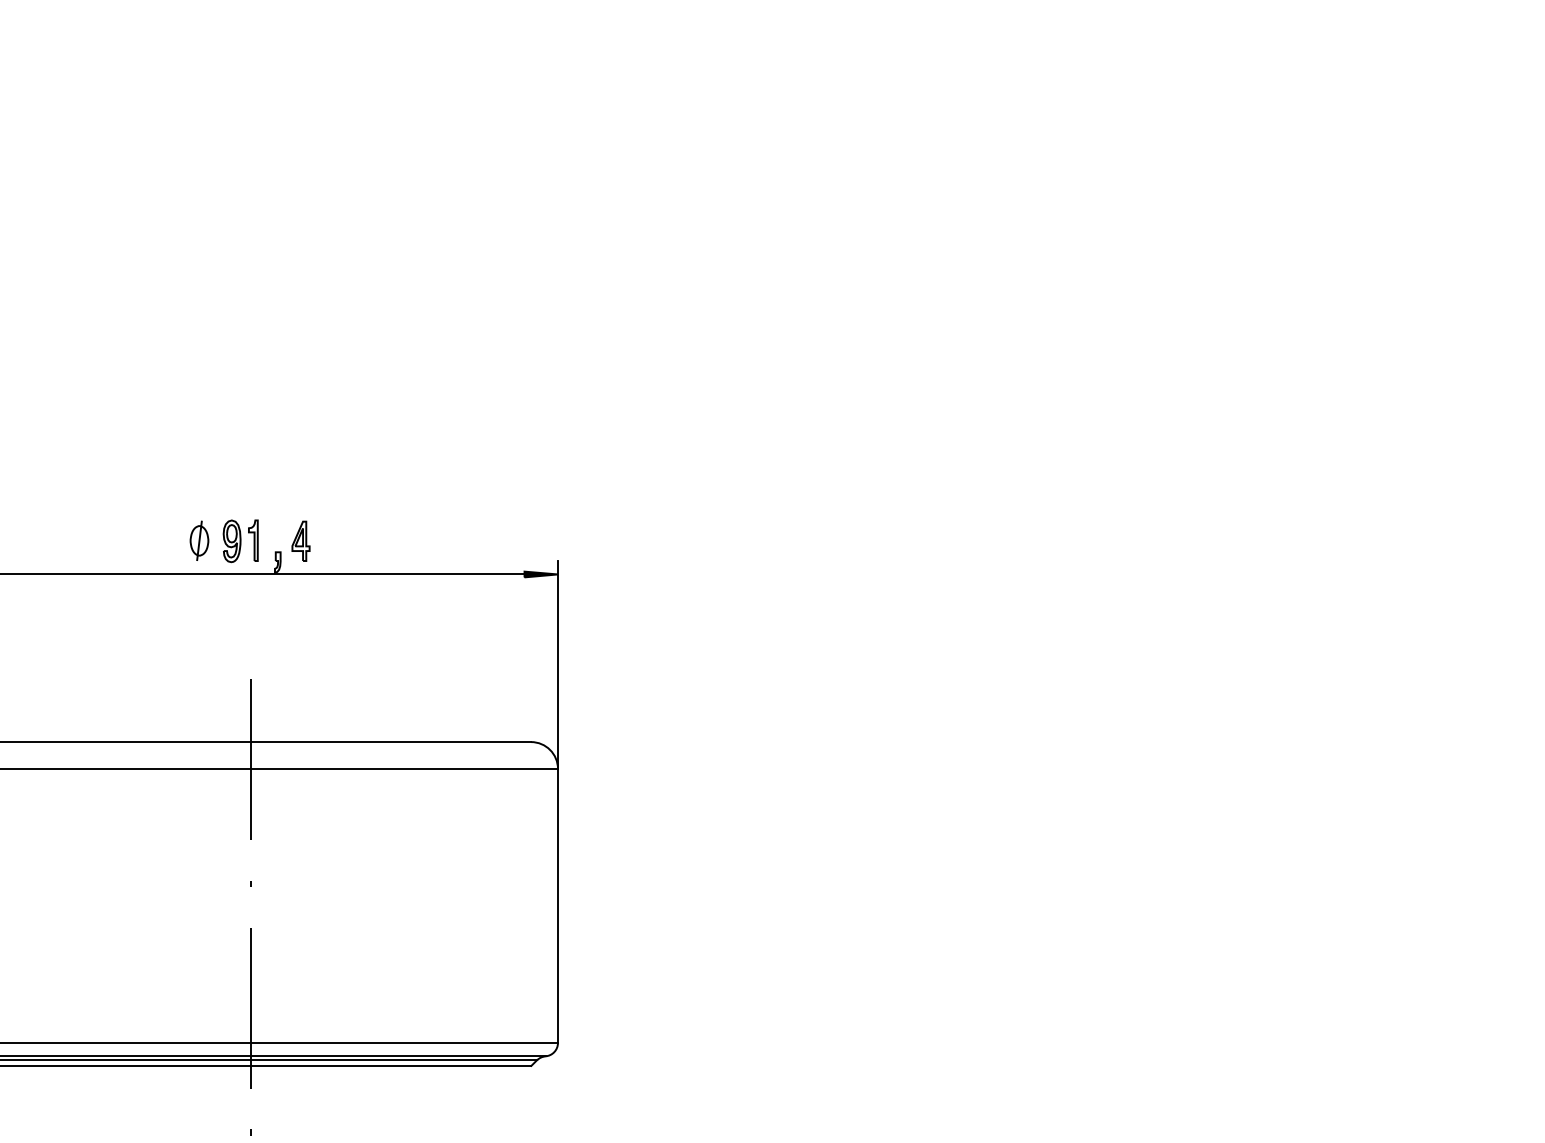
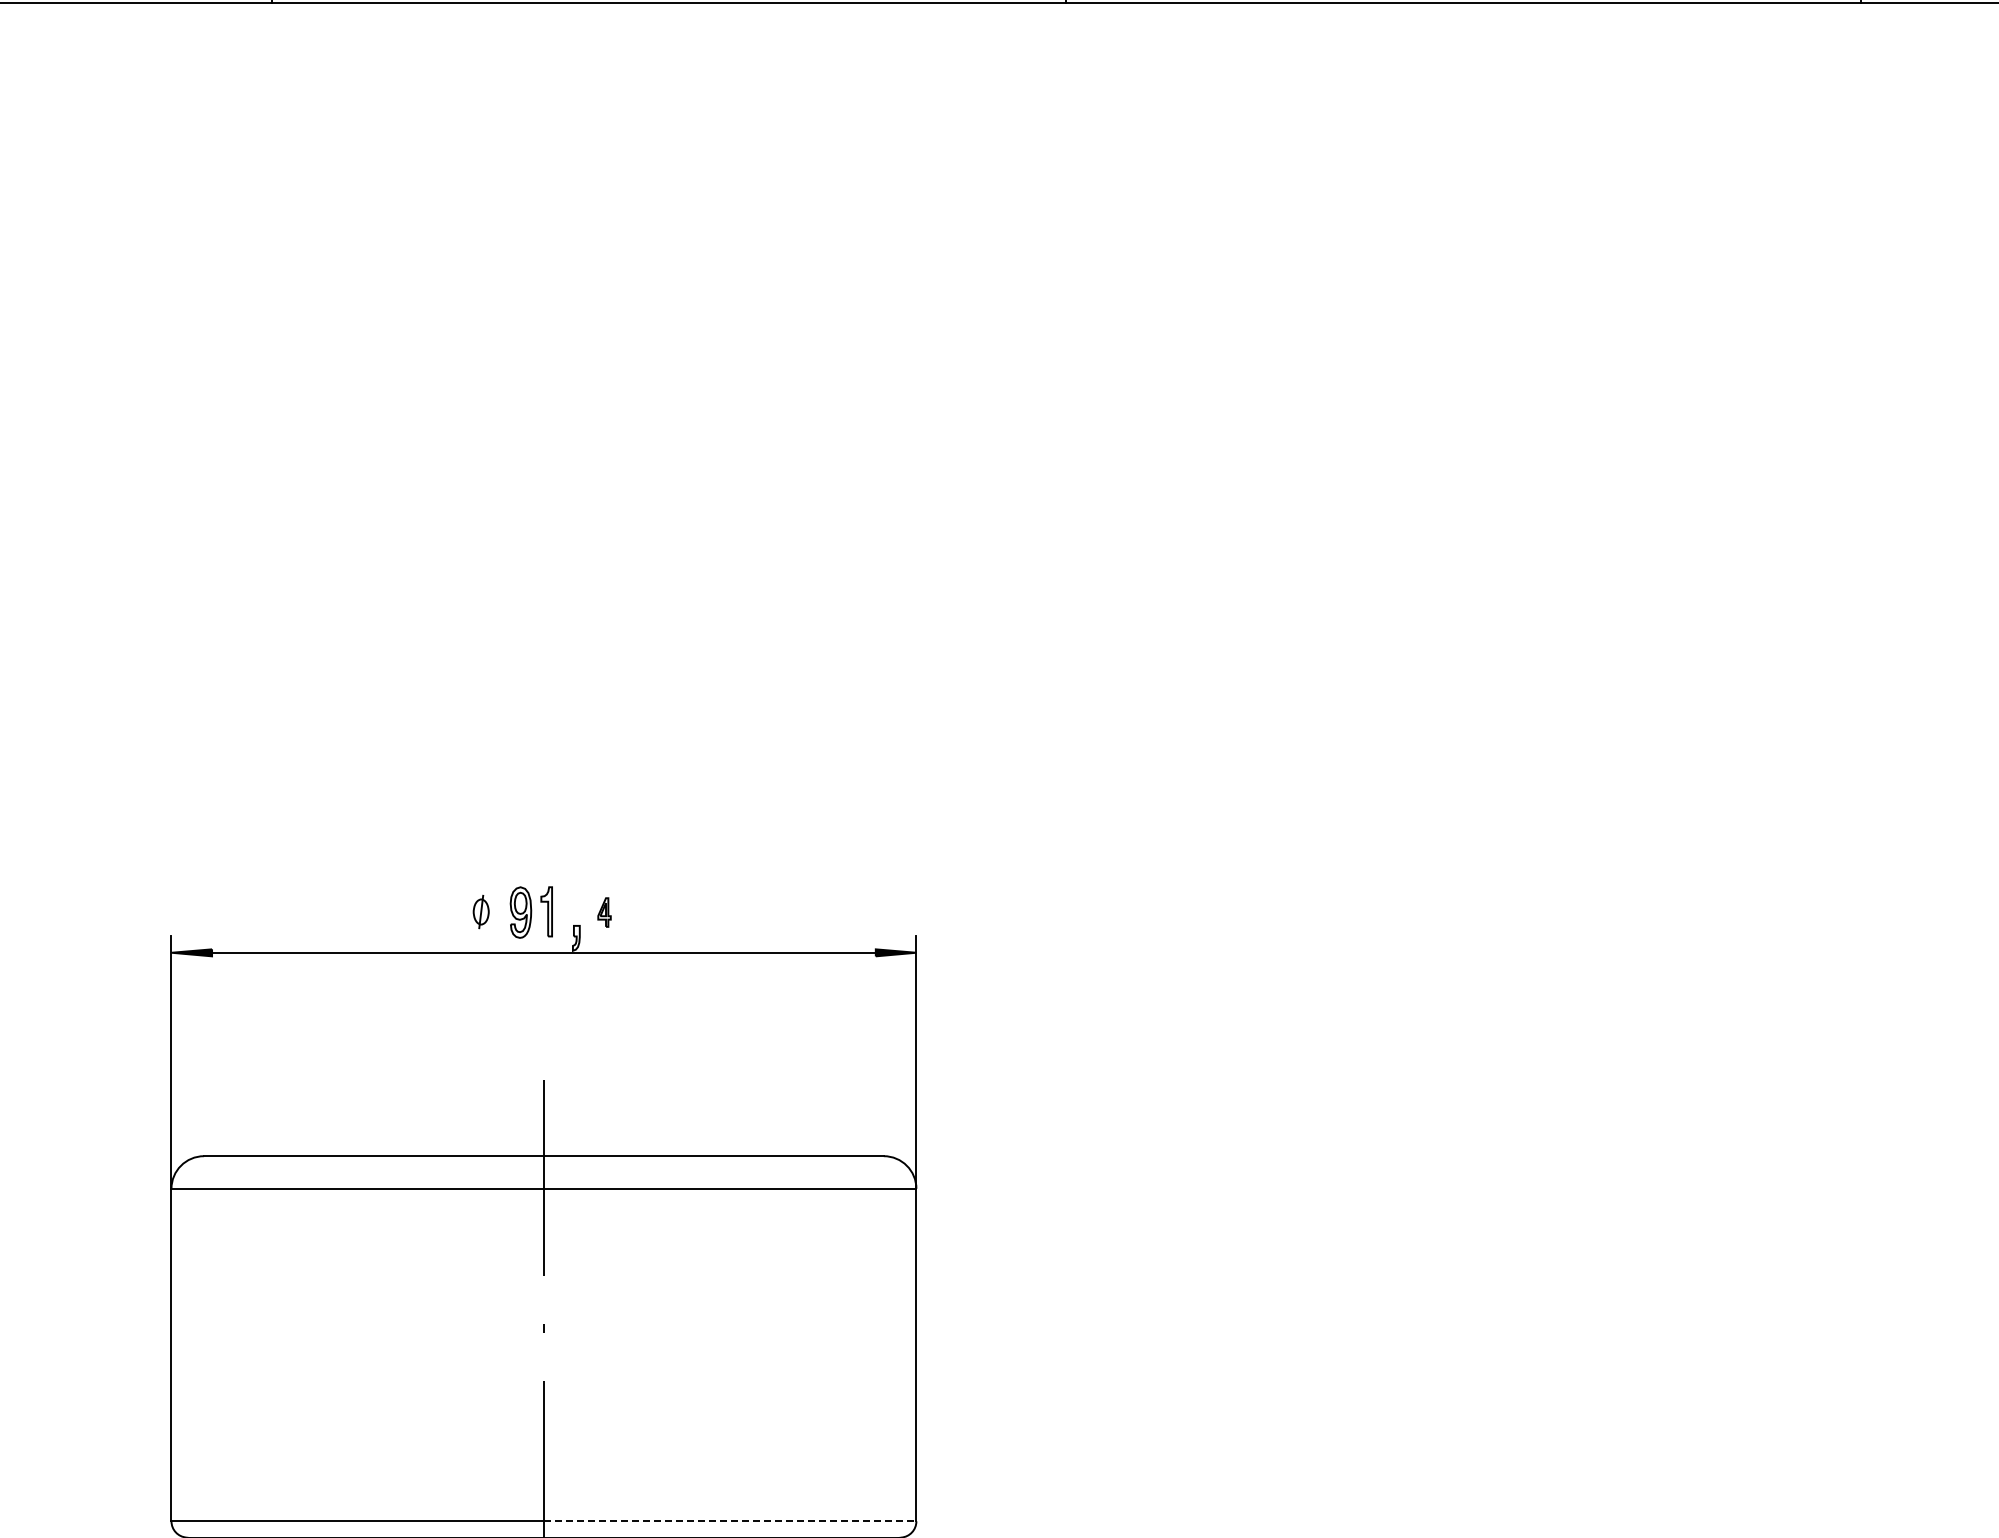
part: (198, 540) -> (480, 911), size x0.7
part: (300, 541) -> (604, 912), size x0.6
line: (404, 1043) -> (730, 1521), solid -> dashed

